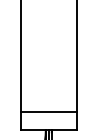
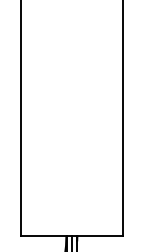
line: (48, 111) -> (71, 202), removed

